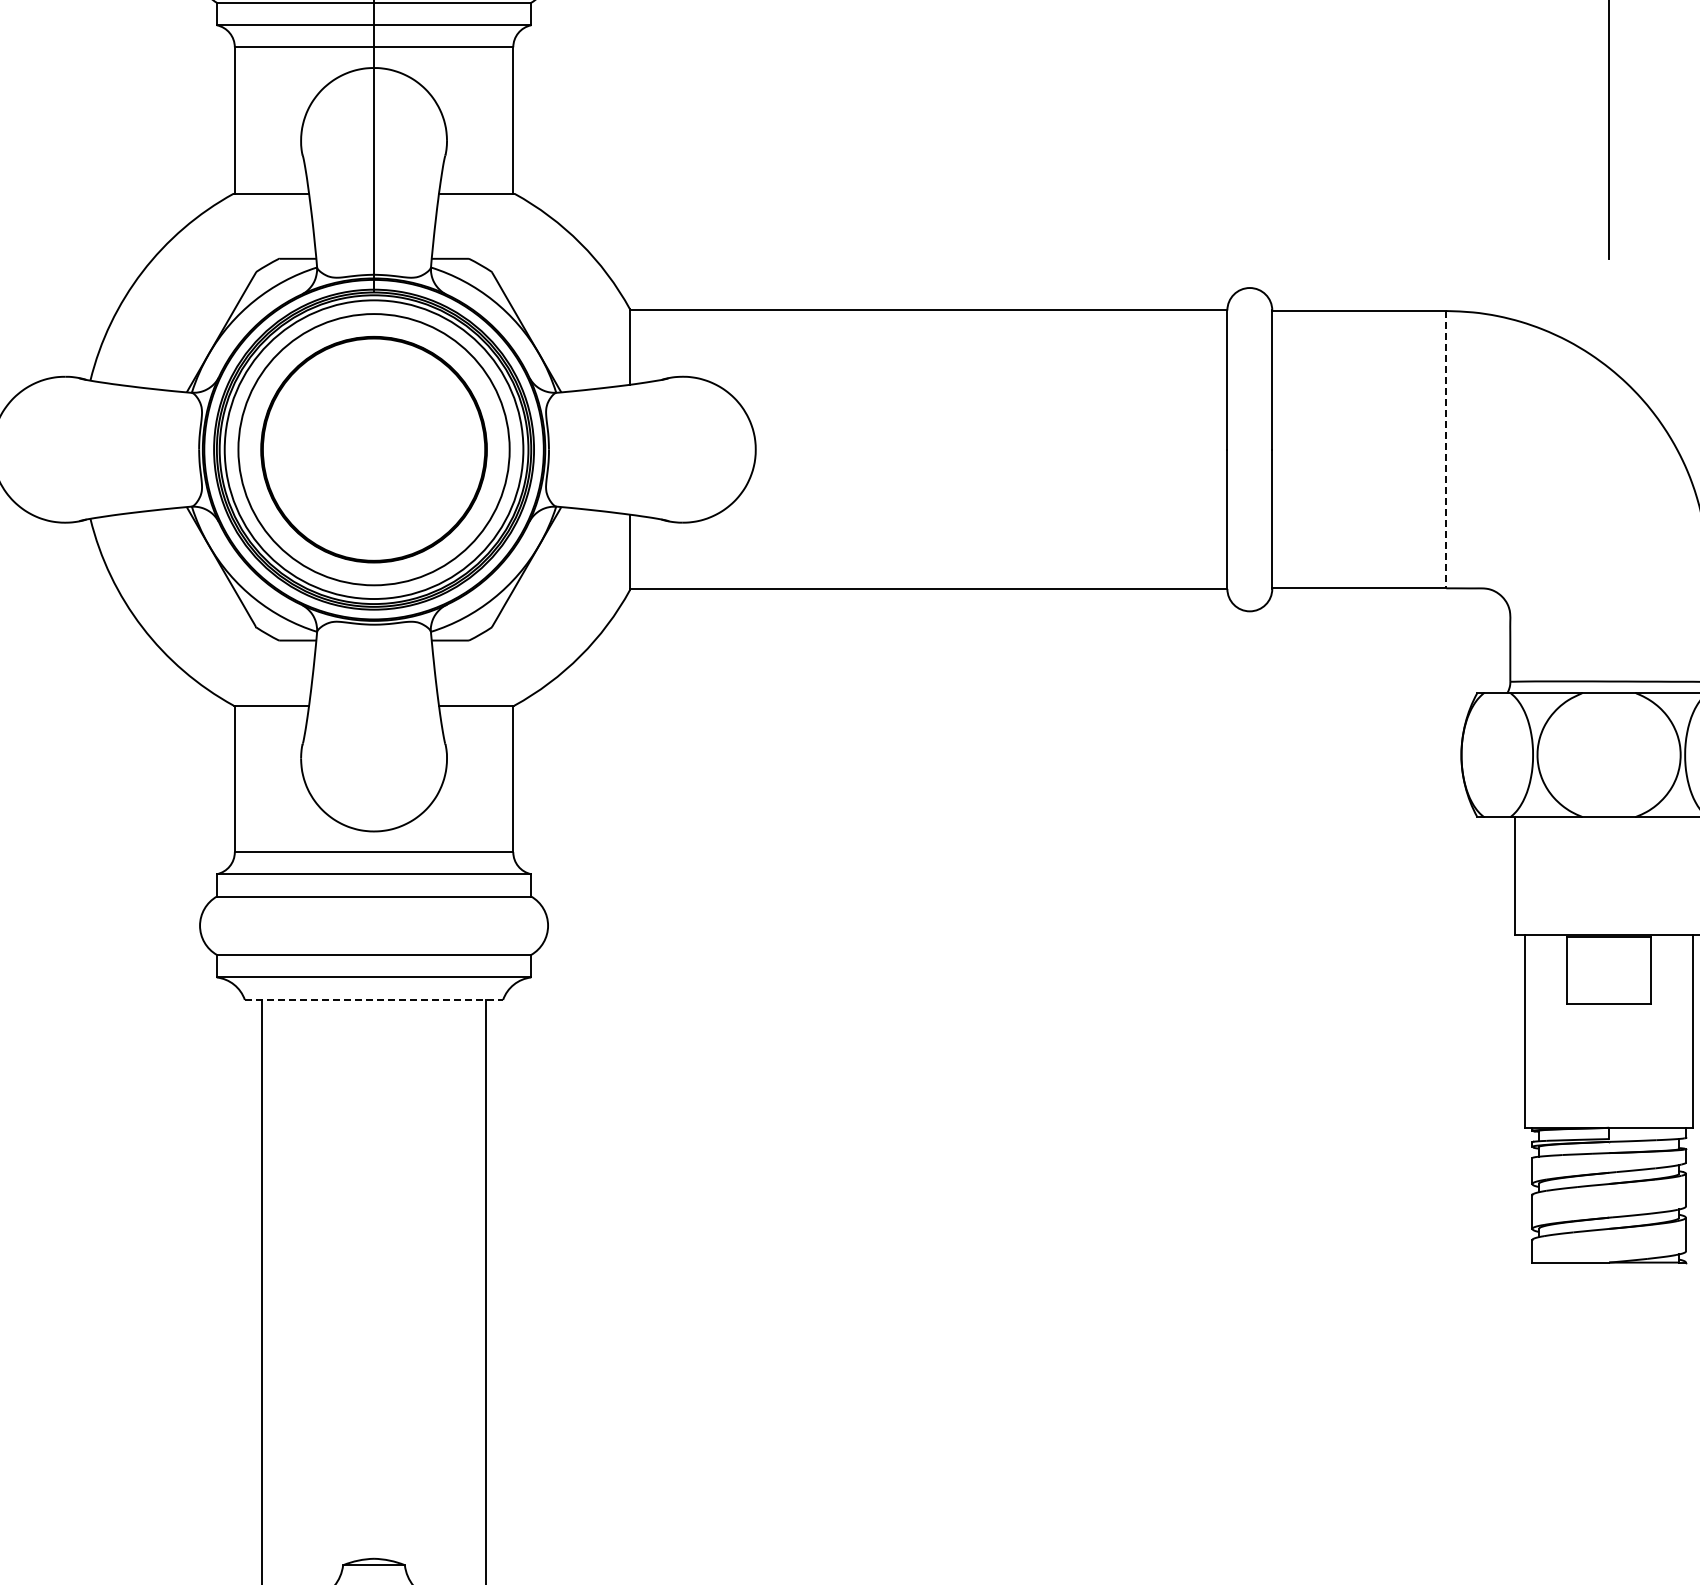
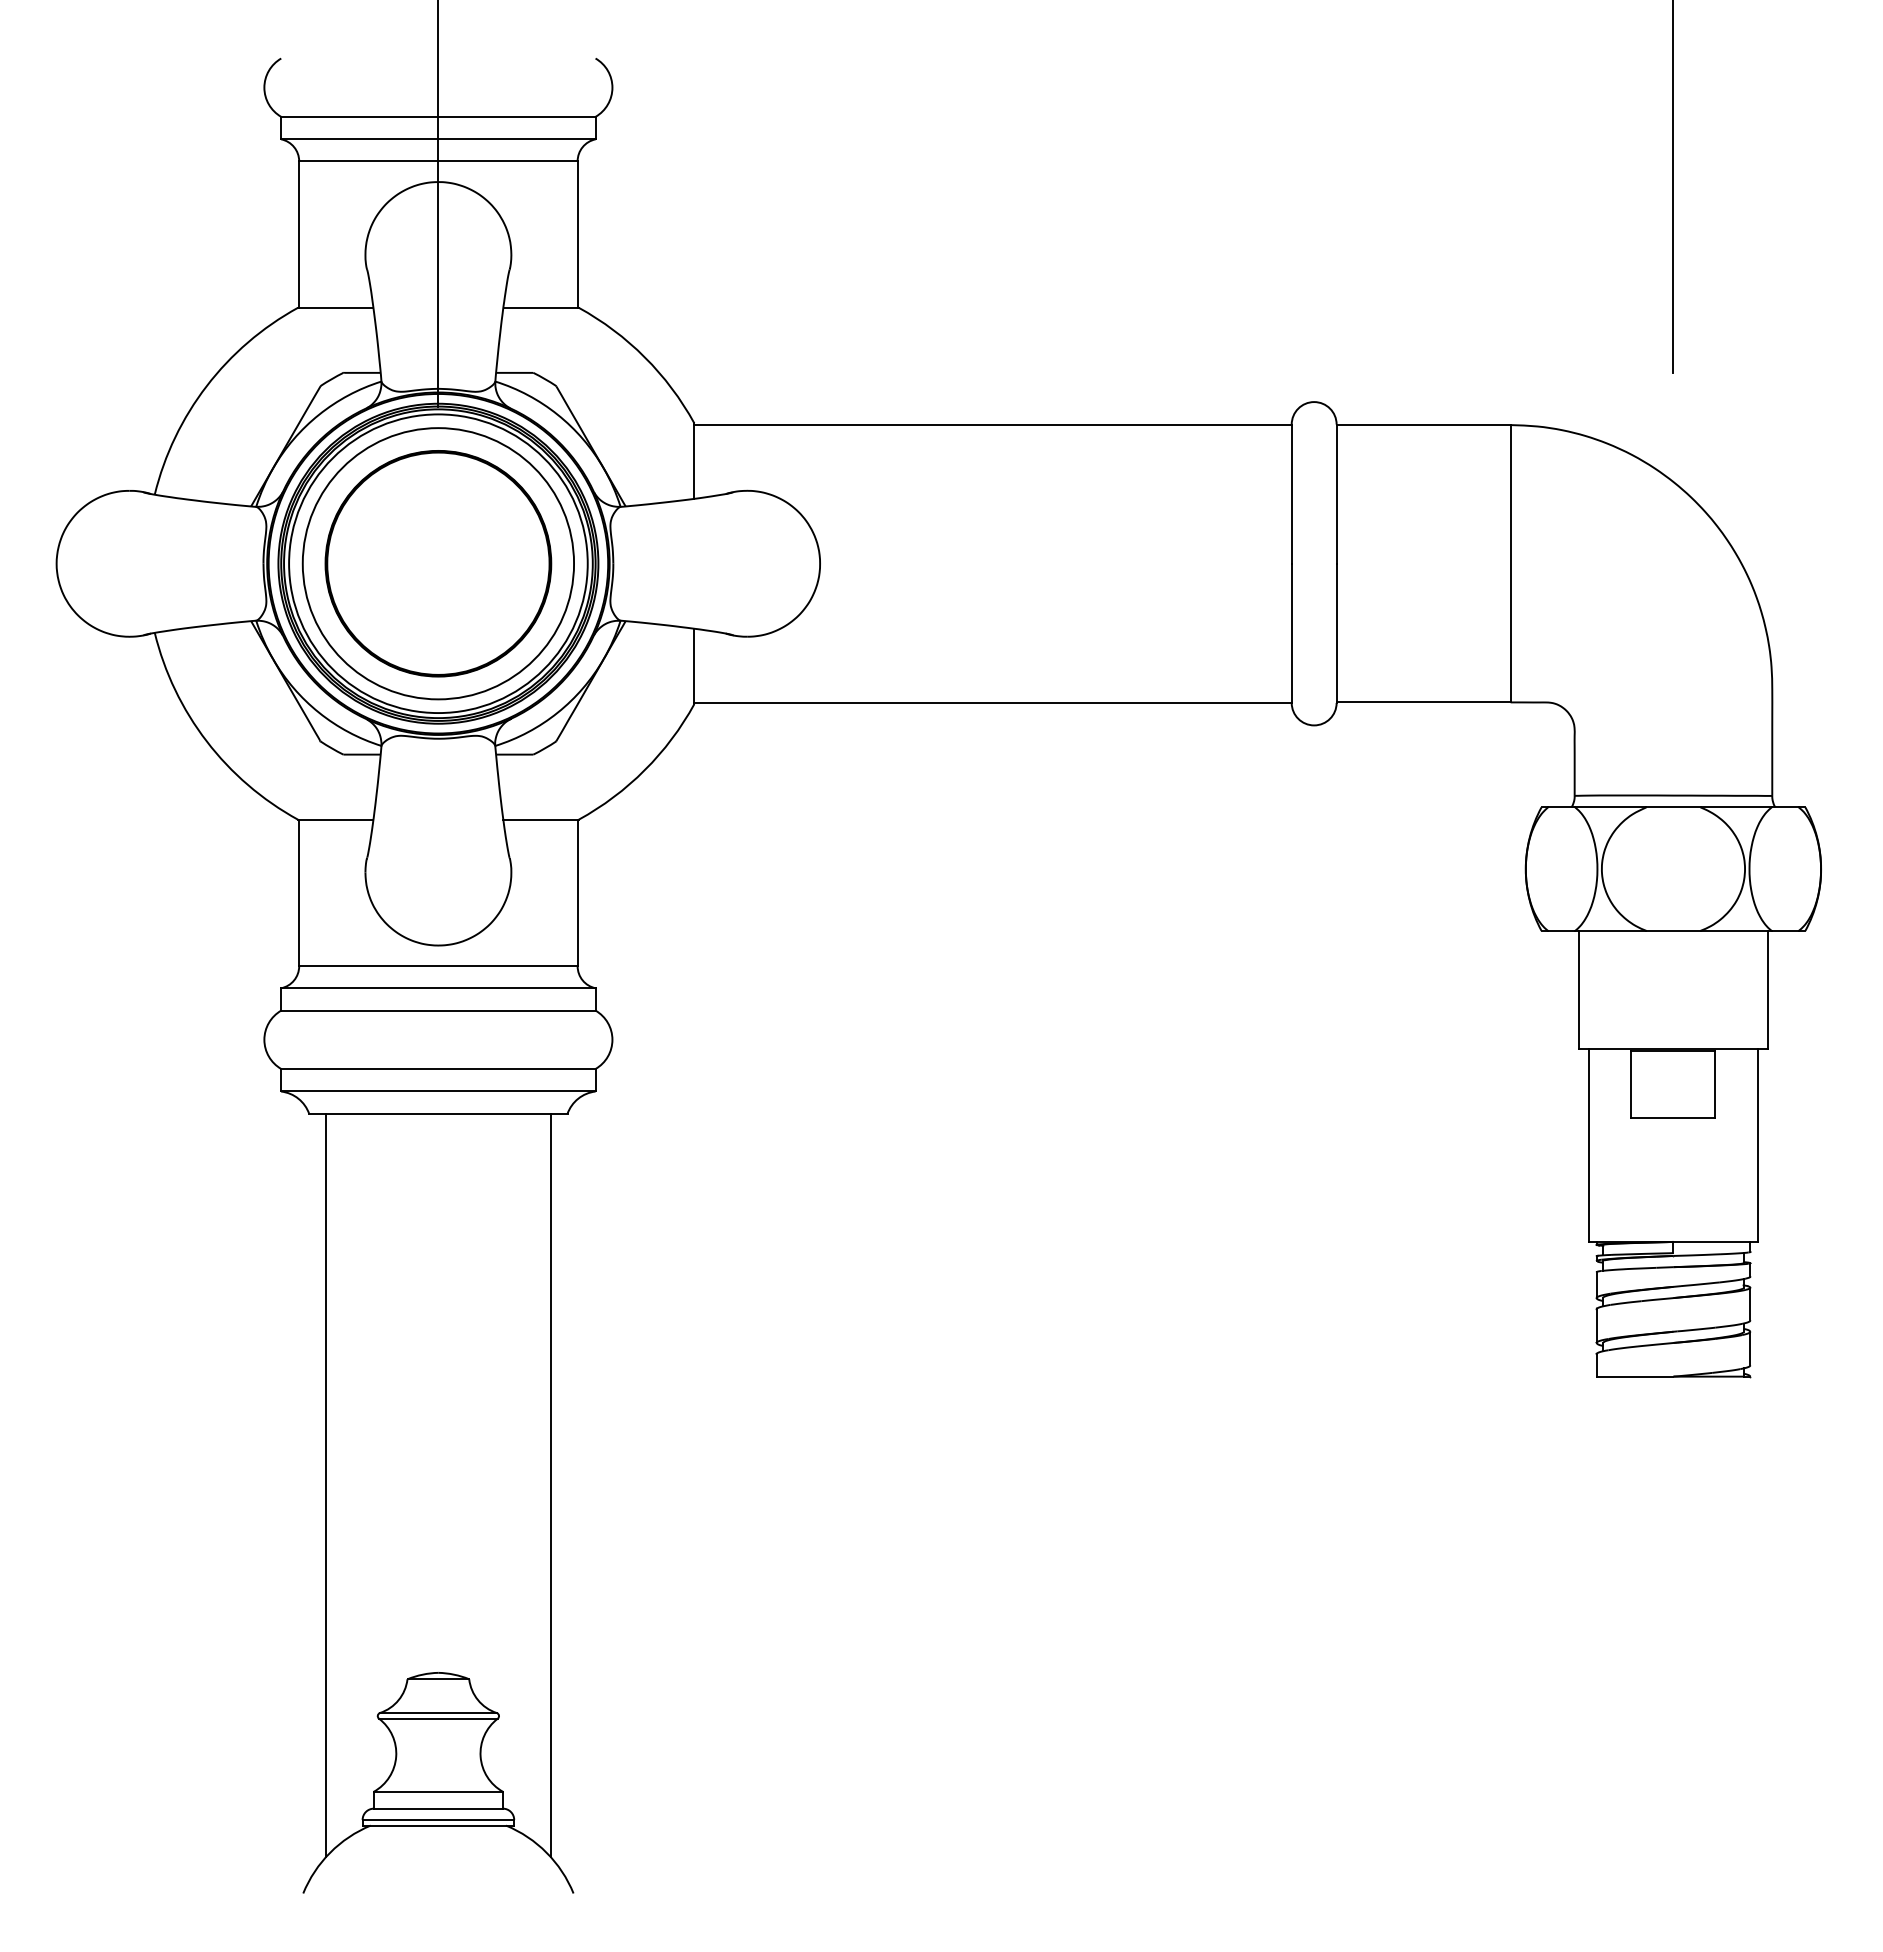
line: (1446, 449) -> (1510, 563), dashed -> solid
line: (374, 999) -> (438, 1113), dashed -> solid

